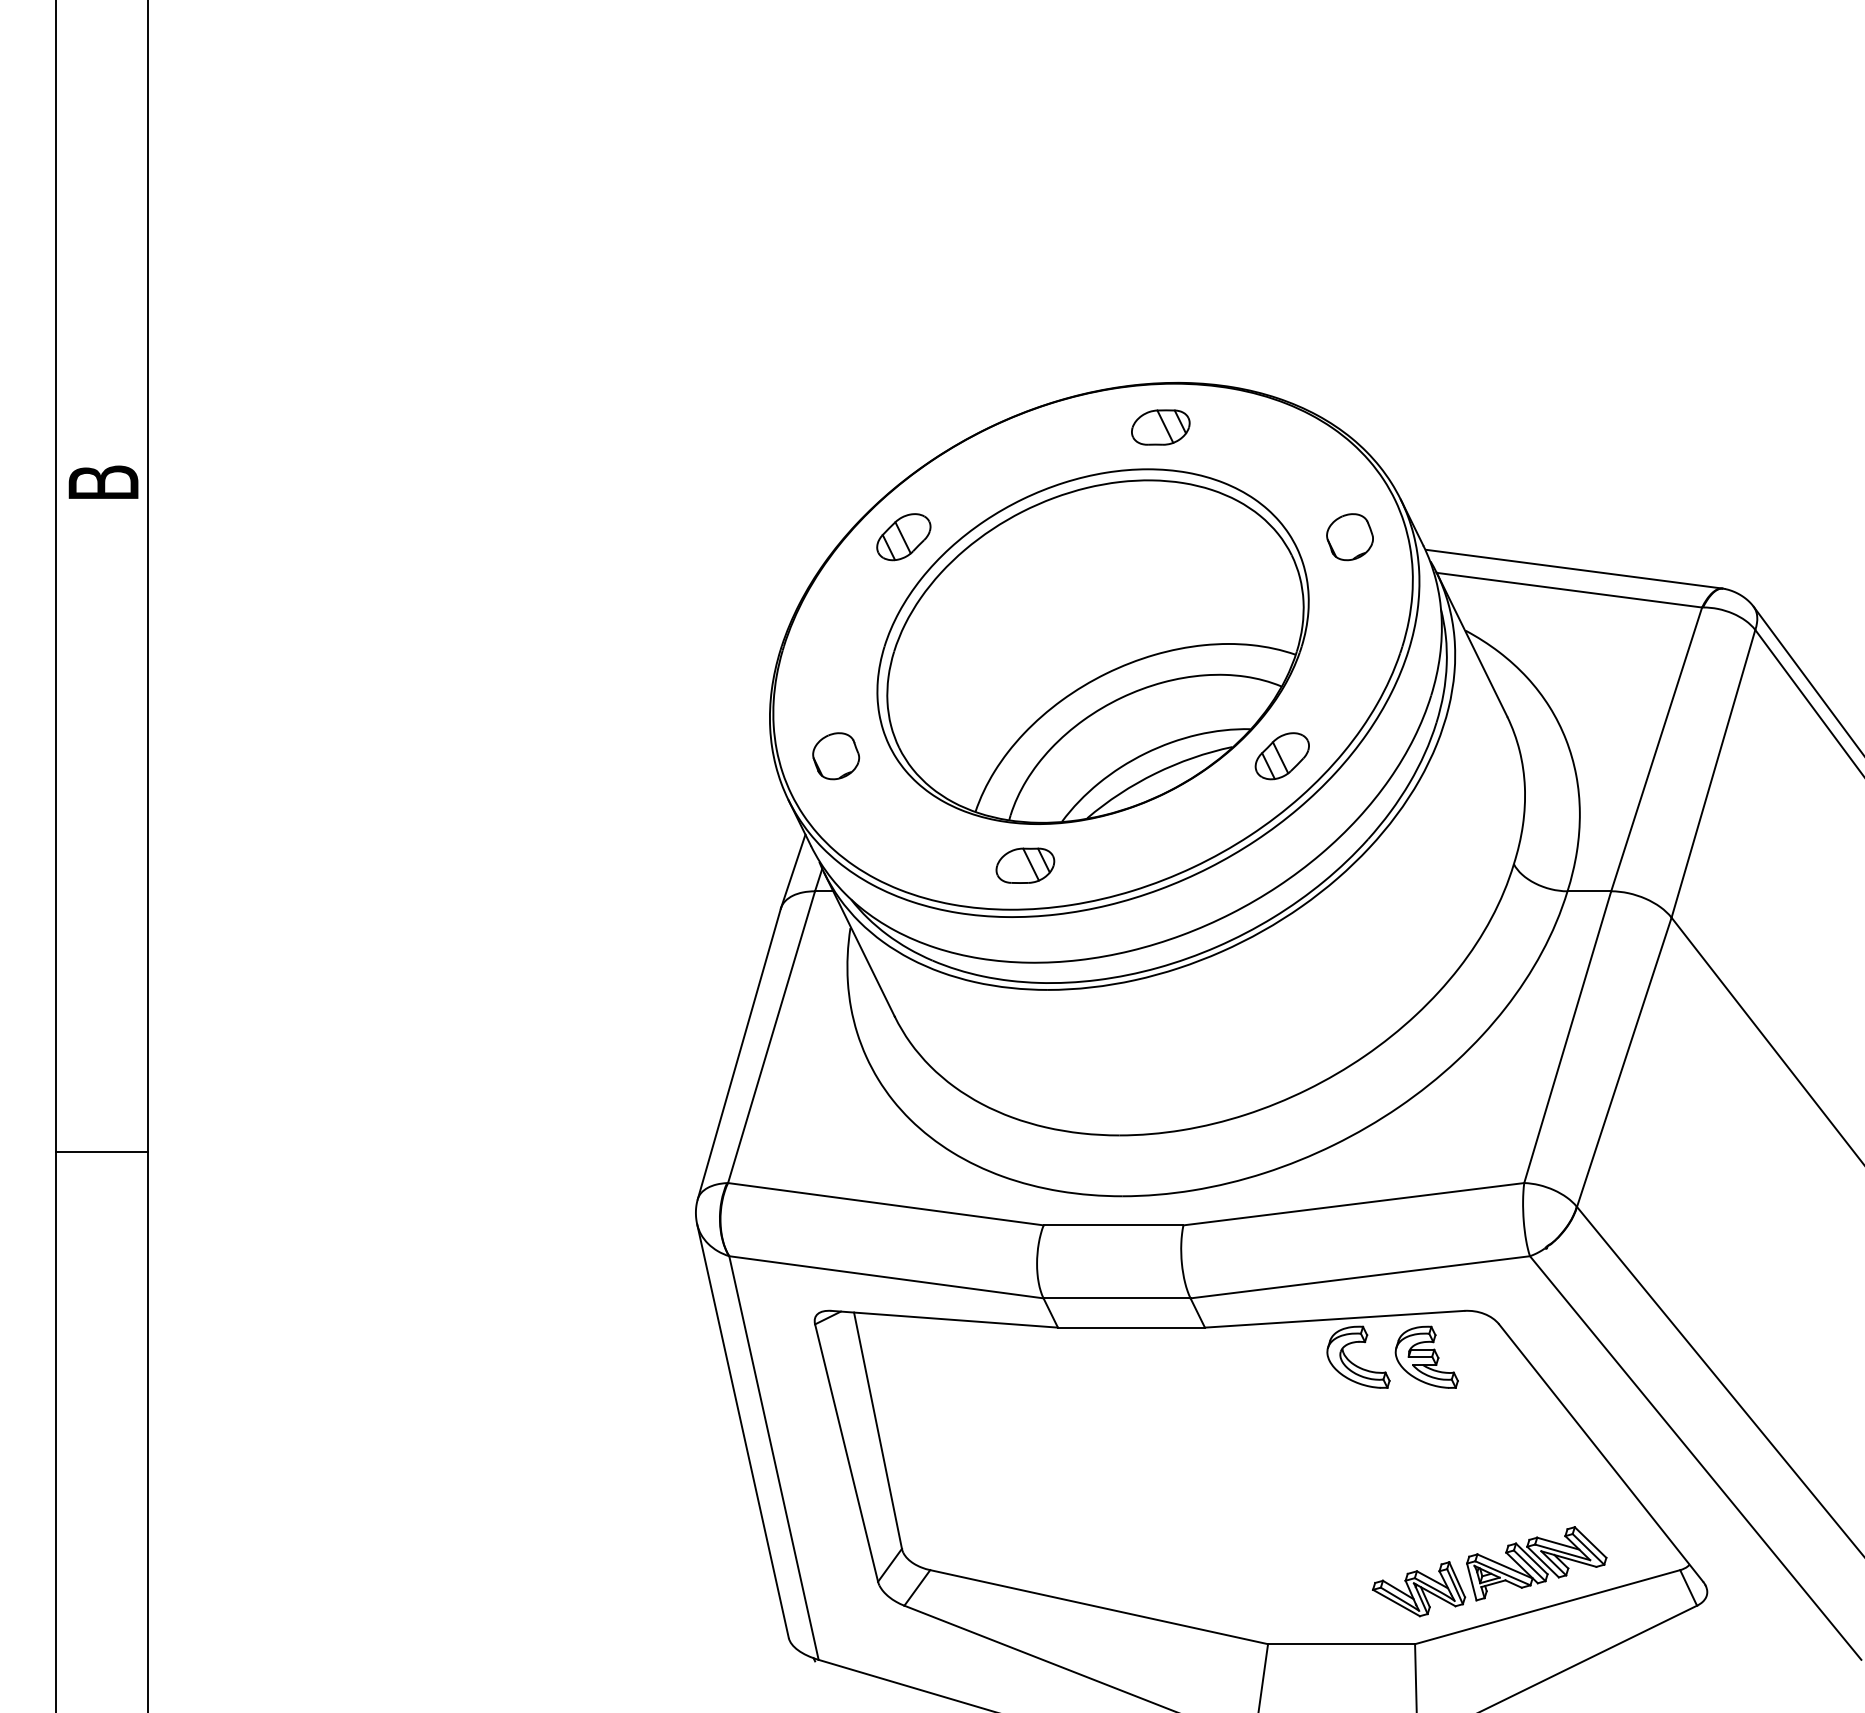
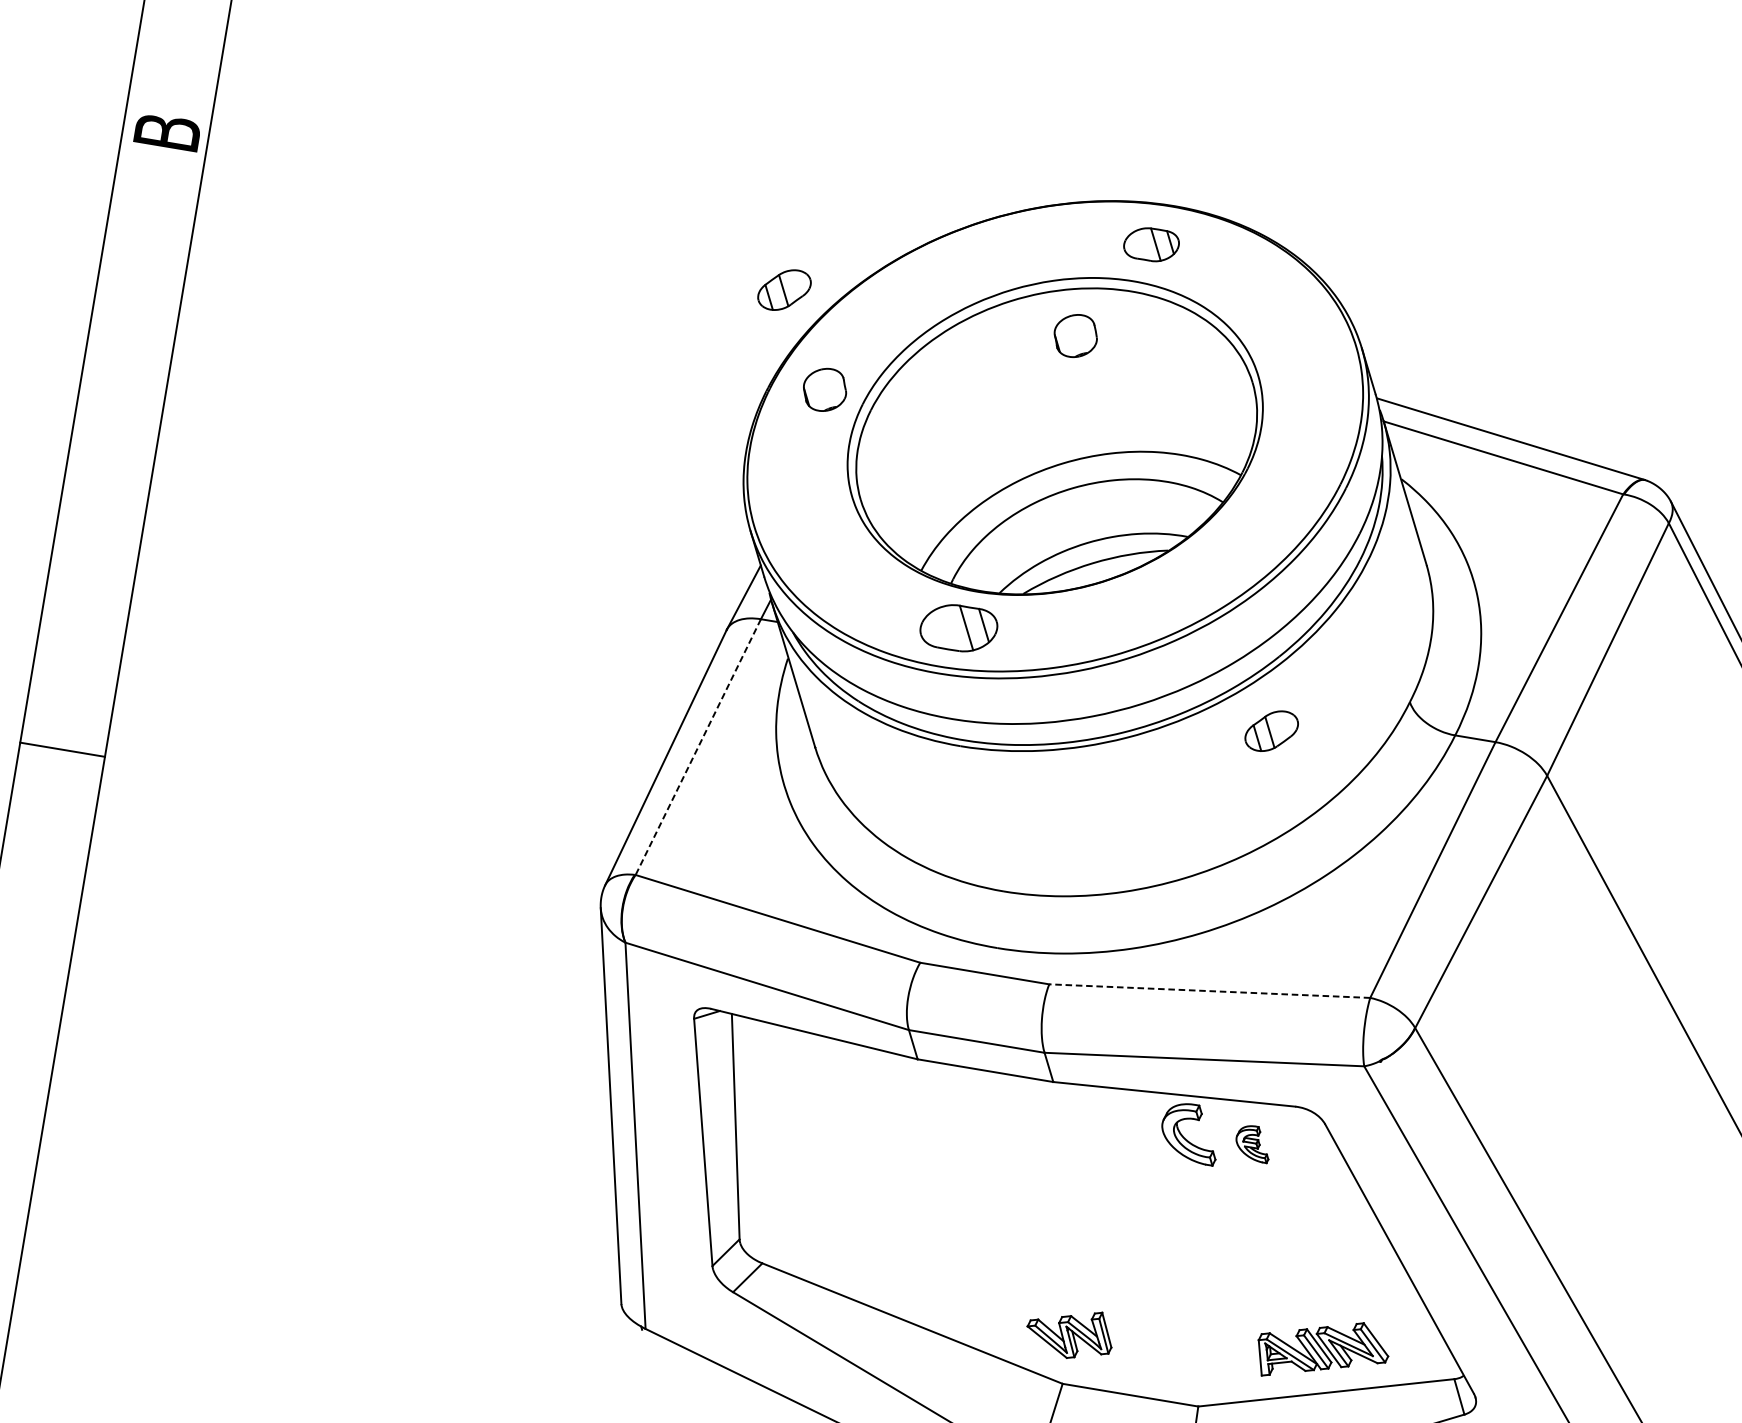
part: (903, 537) -> (784, 290), moved
part: (1349, 537) -> (1075, 336), moved
part: (836, 756) -> (825, 390), moved
part: (1281, 756) -> (1270, 731), moved
part: (1025, 865) -> (959, 627), size x1.4
line: (771, 1037) -> (698, 747), solid -> dashed
line: (1353, 1204) -> (1209, 991), solid -> dashed
part: (1426, 1356) -> (1253, 1142), size x0.6
part: (1419, 1589) -> (1070, 1333), moved

